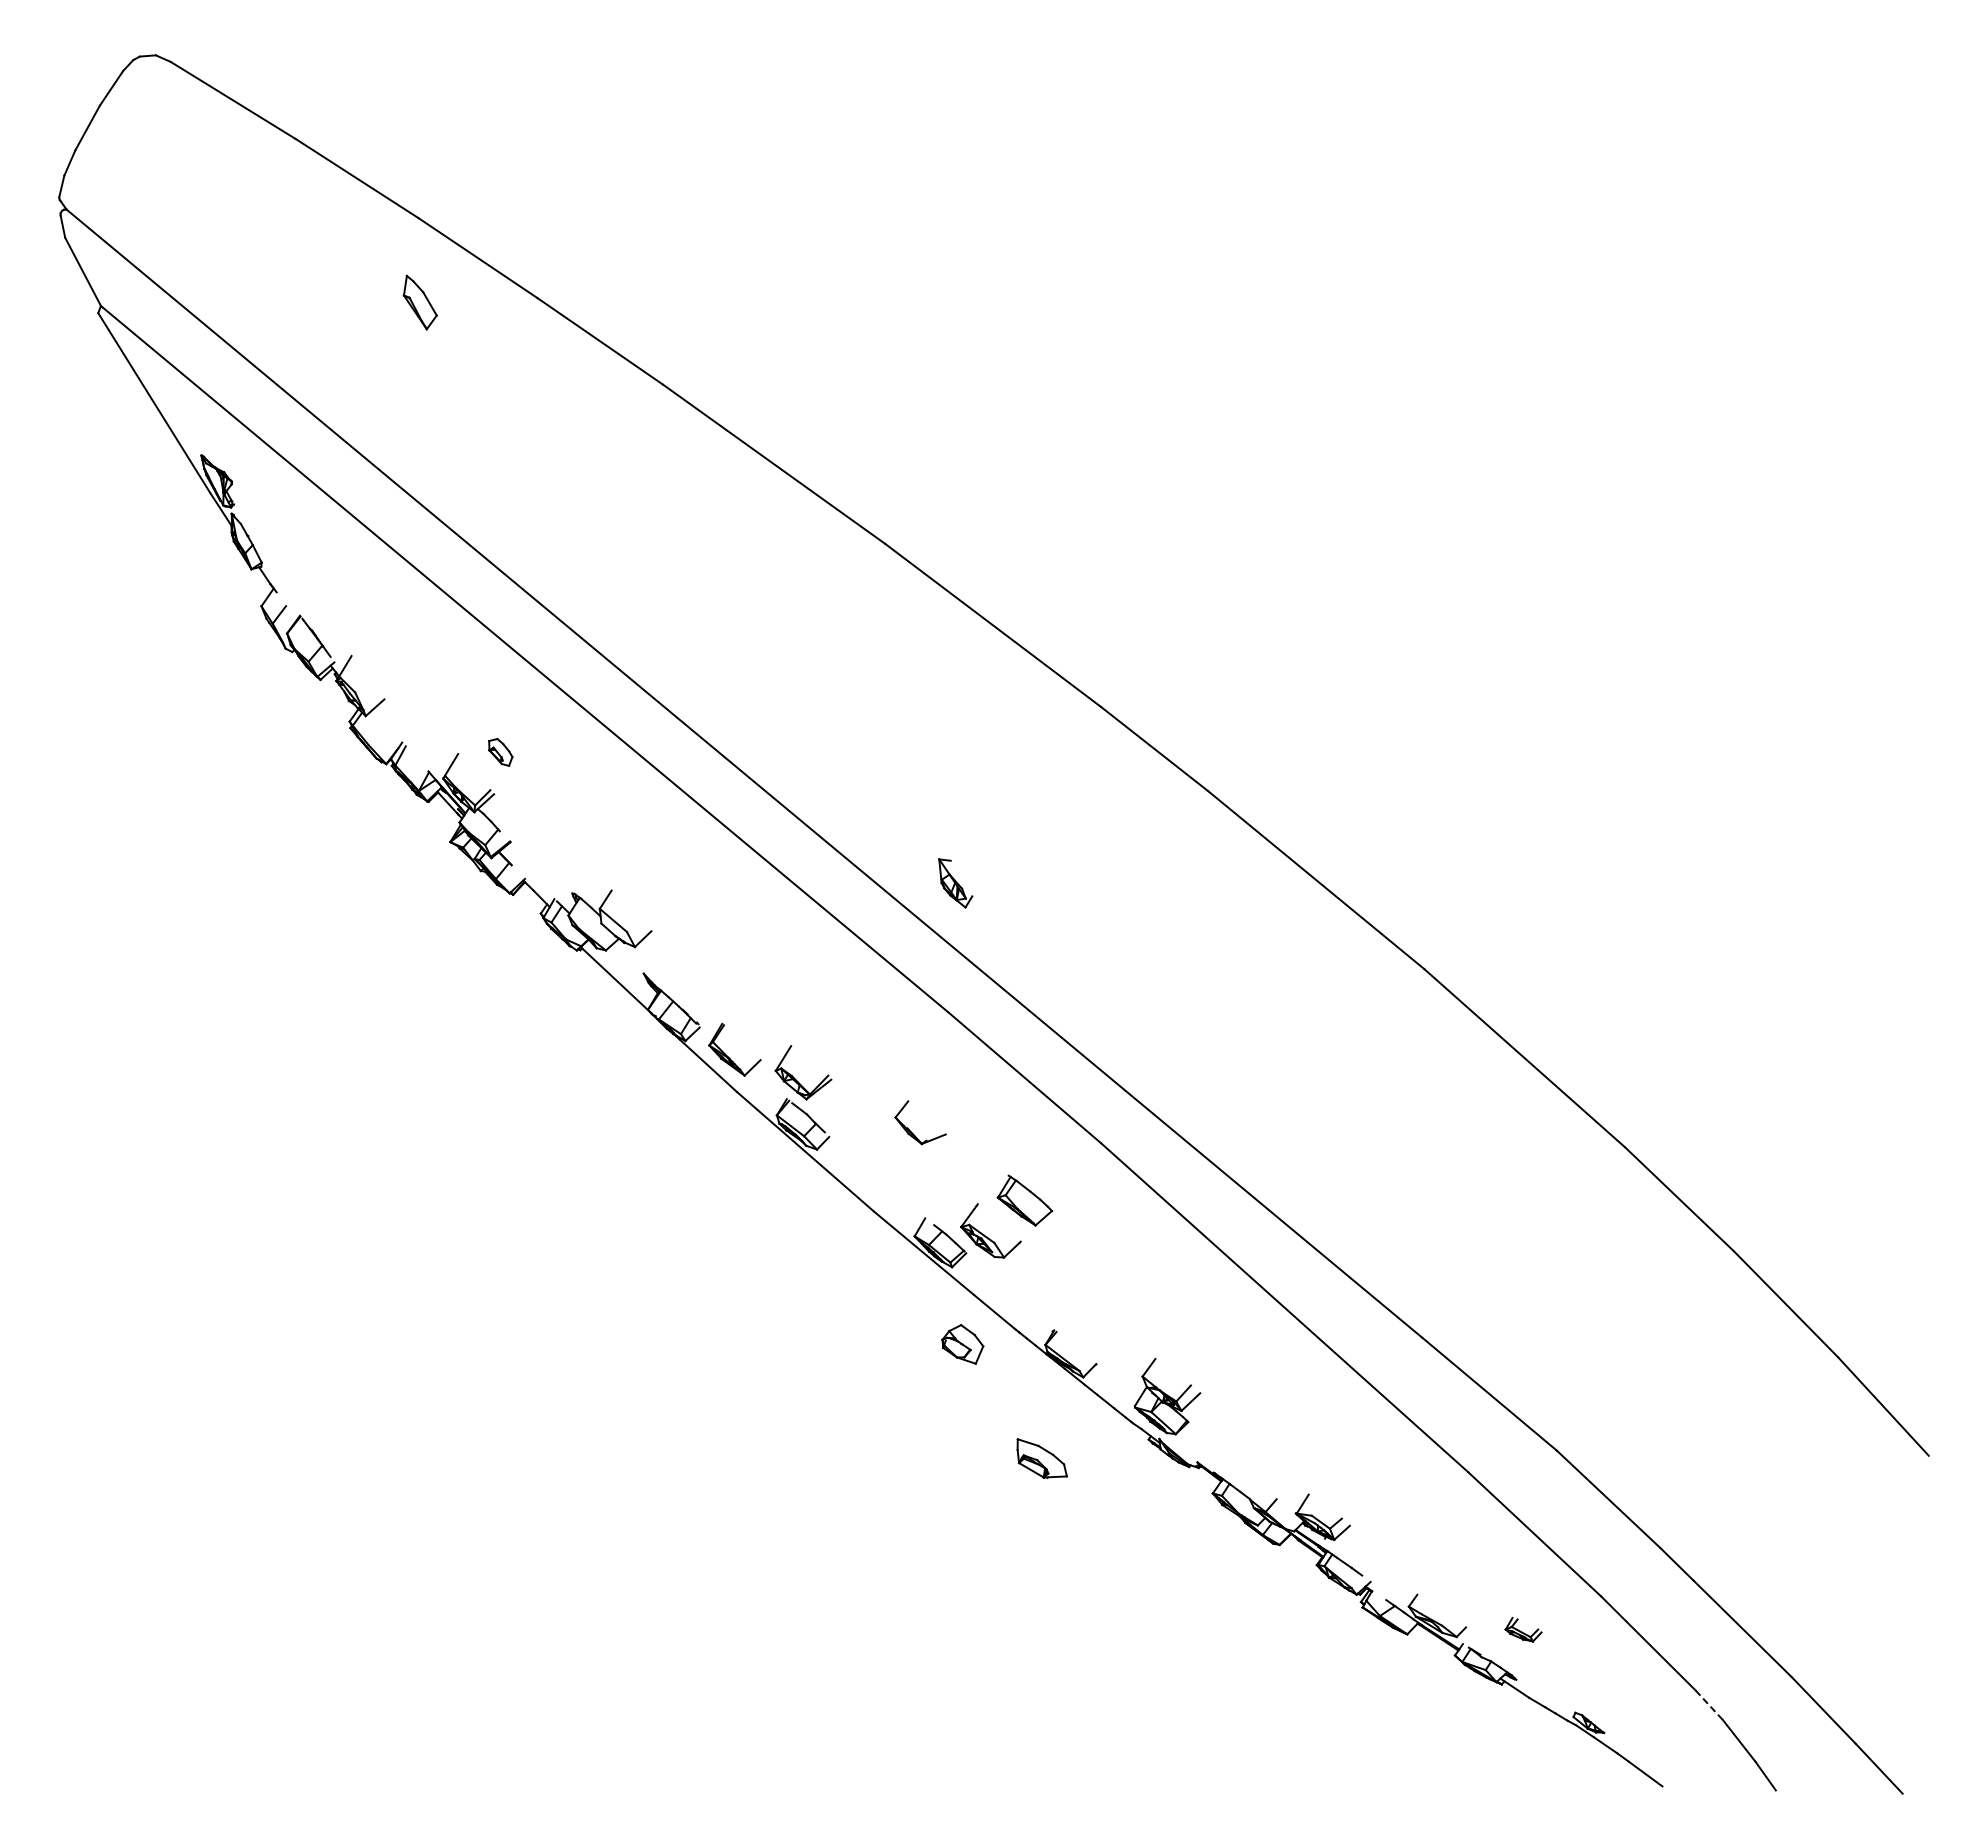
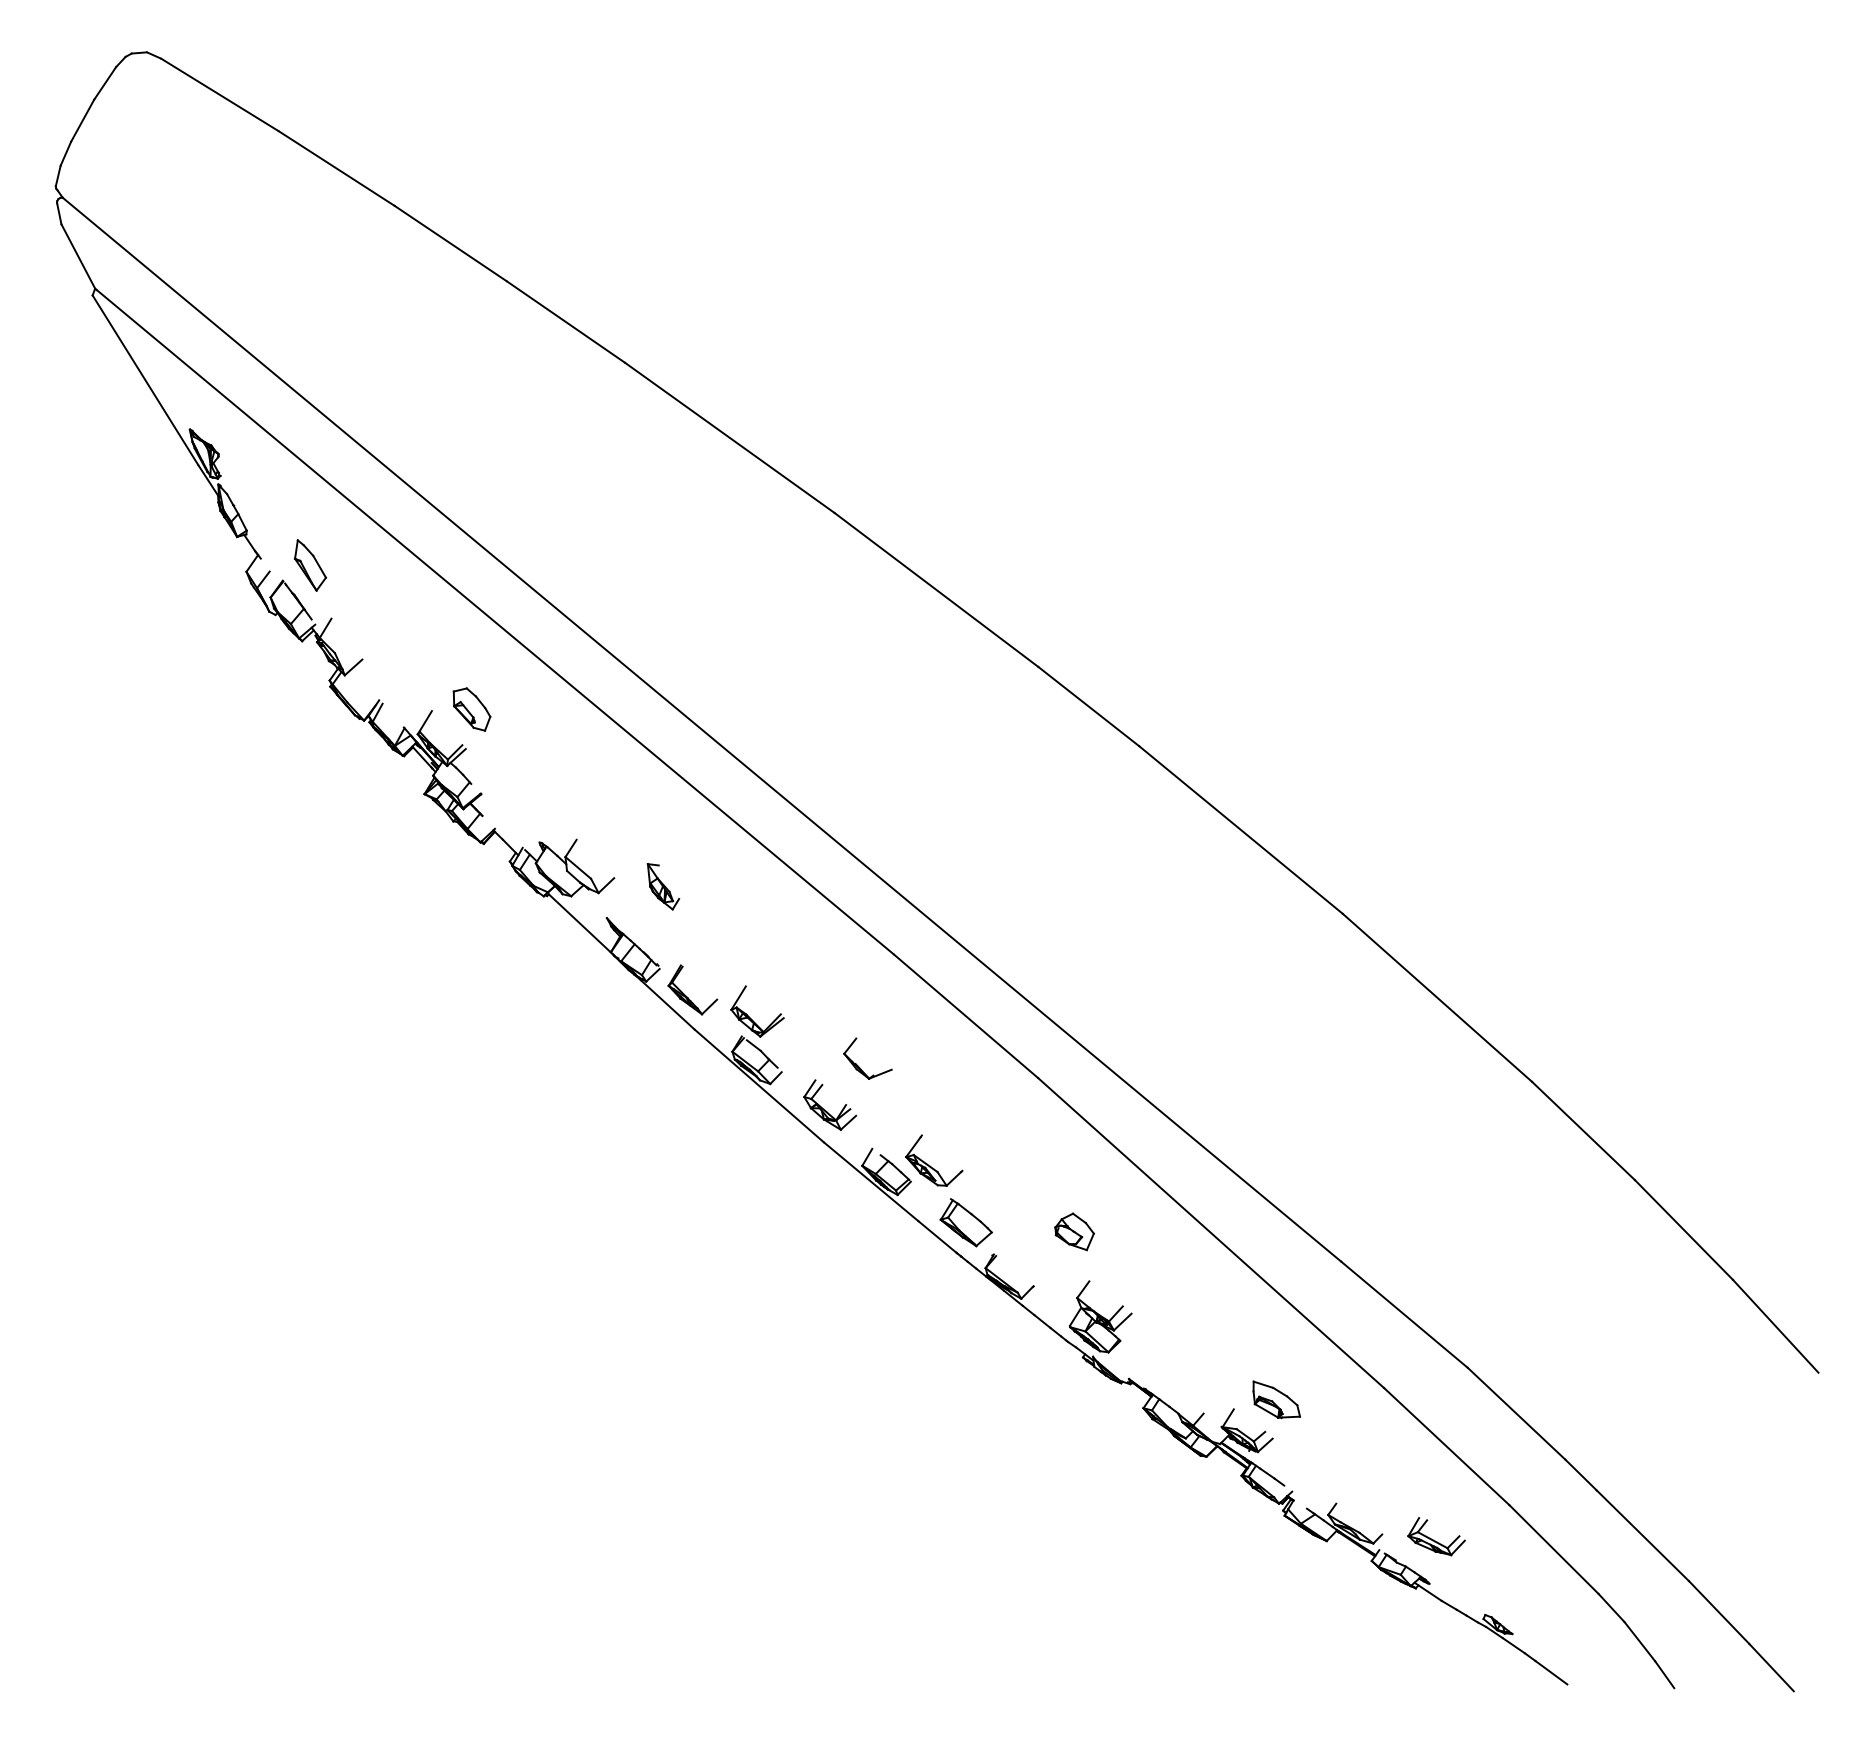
part: (419, 302) -> (309, 565), moved
part: (500, 752) -> (471, 709), size x1.67
part: (955, 883) -> (663, 886), moved
part: (876, 1177) -> (826, 1110), added
part: (1024, 1200) -> (965, 1222), moved
part: (962, 1344) -> (1074, 1231), moved
part: (1041, 1458) -> (1276, 1399), moved
part: (1523, 1629) -> (1436, 1536), size x1.67
line: (1709, 1705) -> (1611, 1608), dashed -> solid

